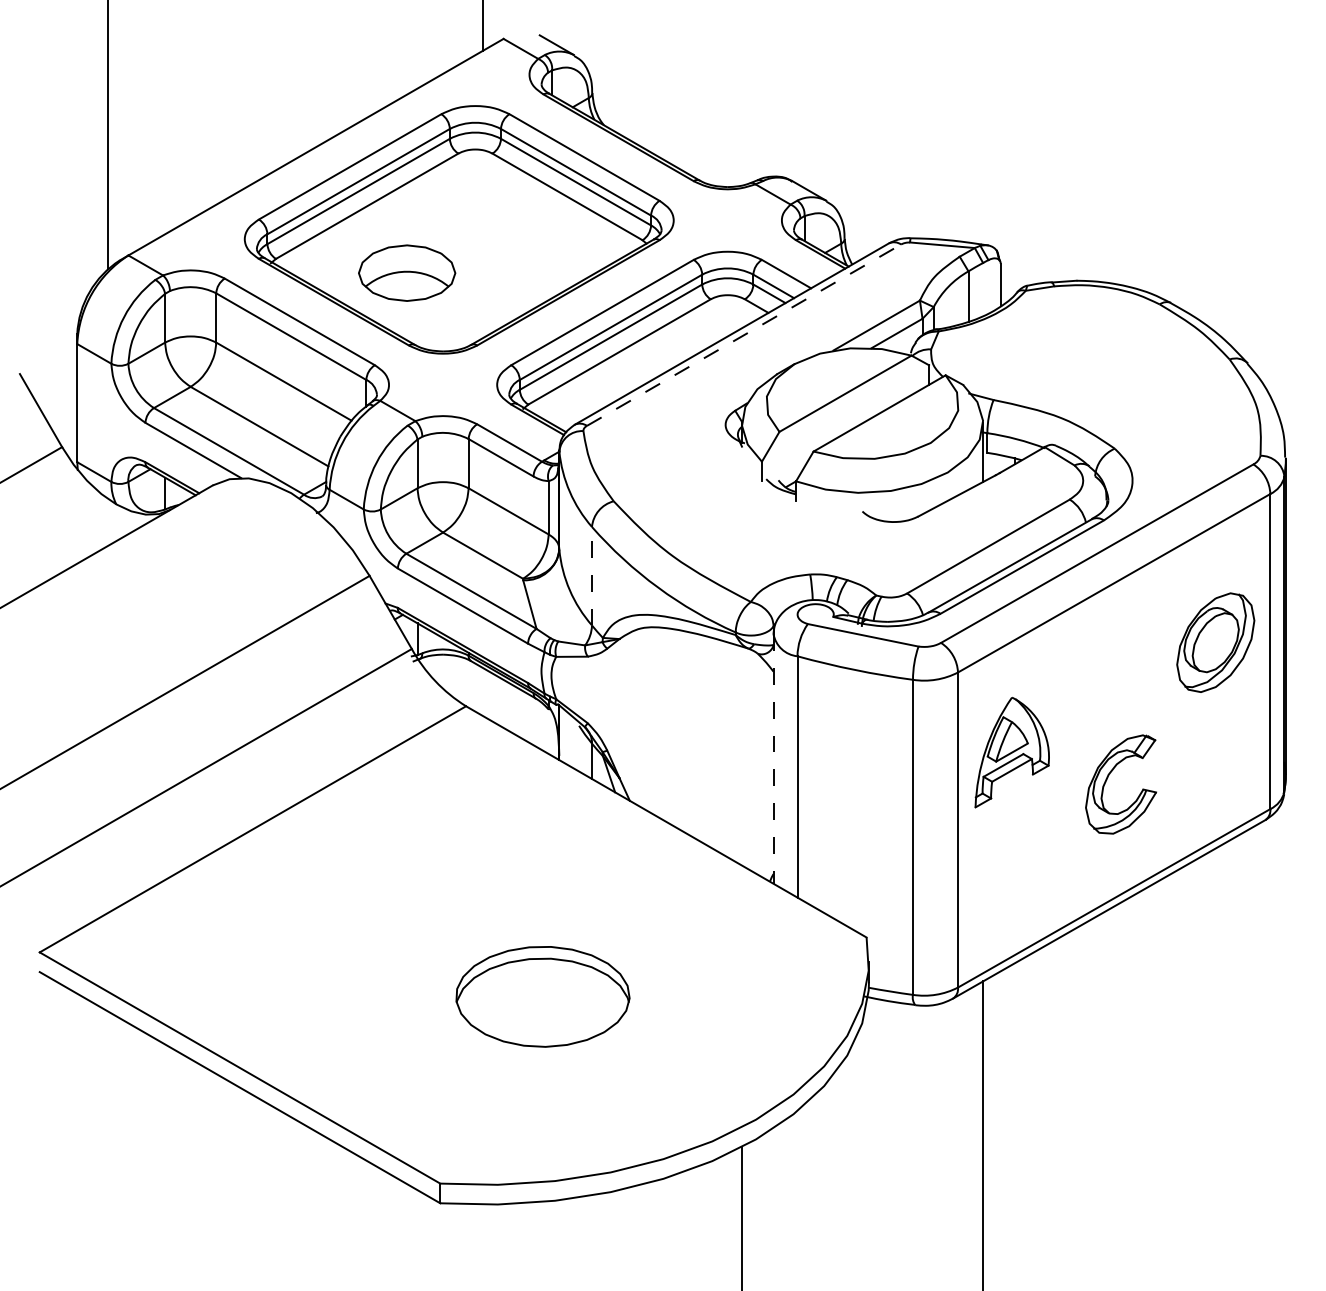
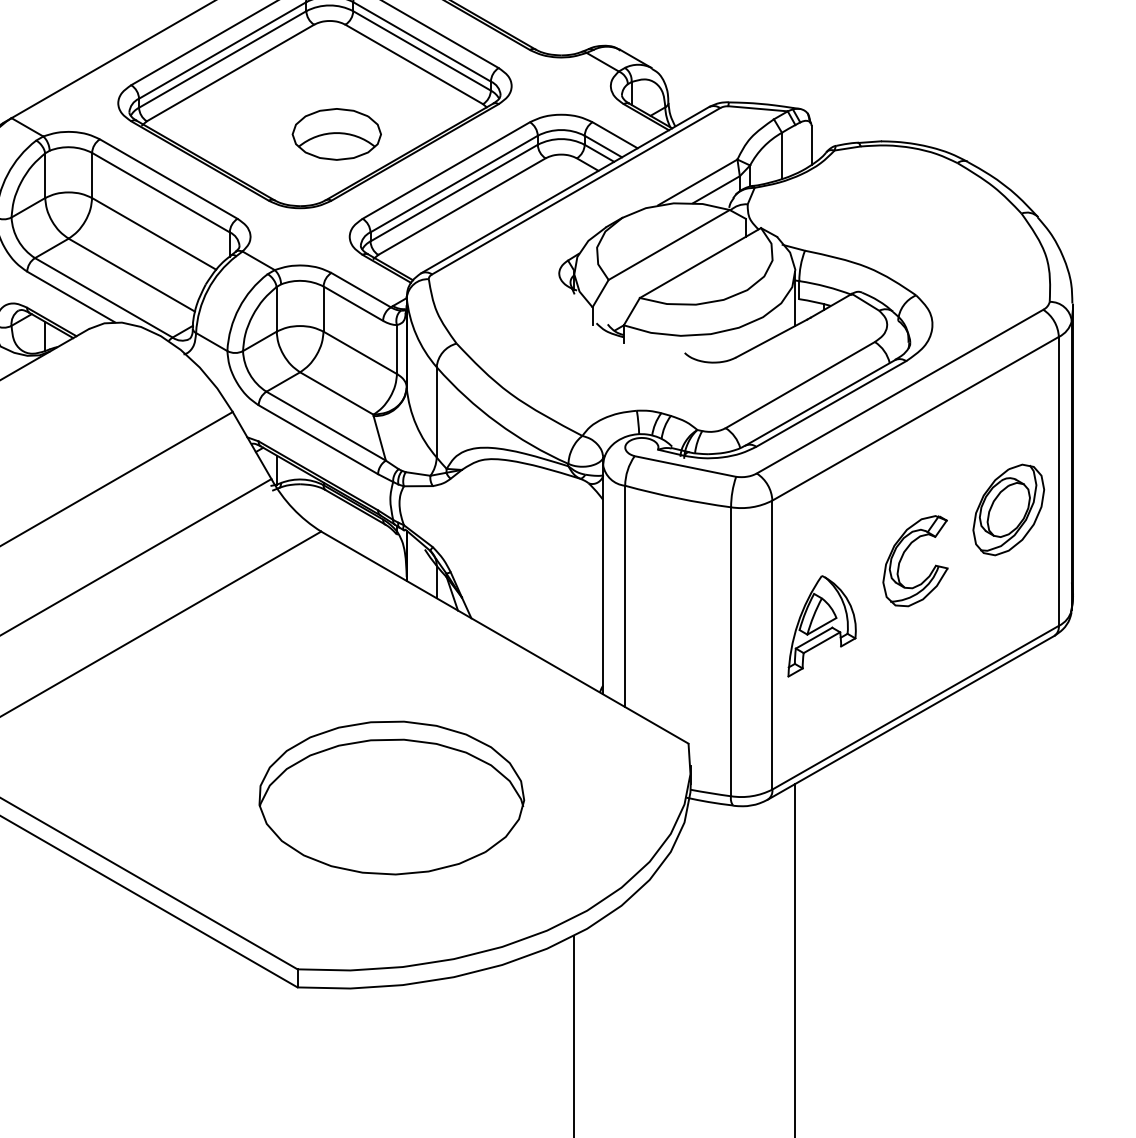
part: (407, 272) -> (337, 133), moved
line: (744, 334) -> (576, 190), dashed -> solid
line: (592, 575) -> (437, 411), dashed -> solid
part: (1215, 642) -> (1008, 509), moved
part: (1011, 752) -> (821, 626), moved
line: (773, 759) -> (603, 580), dashed -> solid
part: (1107, 780) -> (903, 557), moved
part: (542, 996) -> (391, 797), size x1.67

